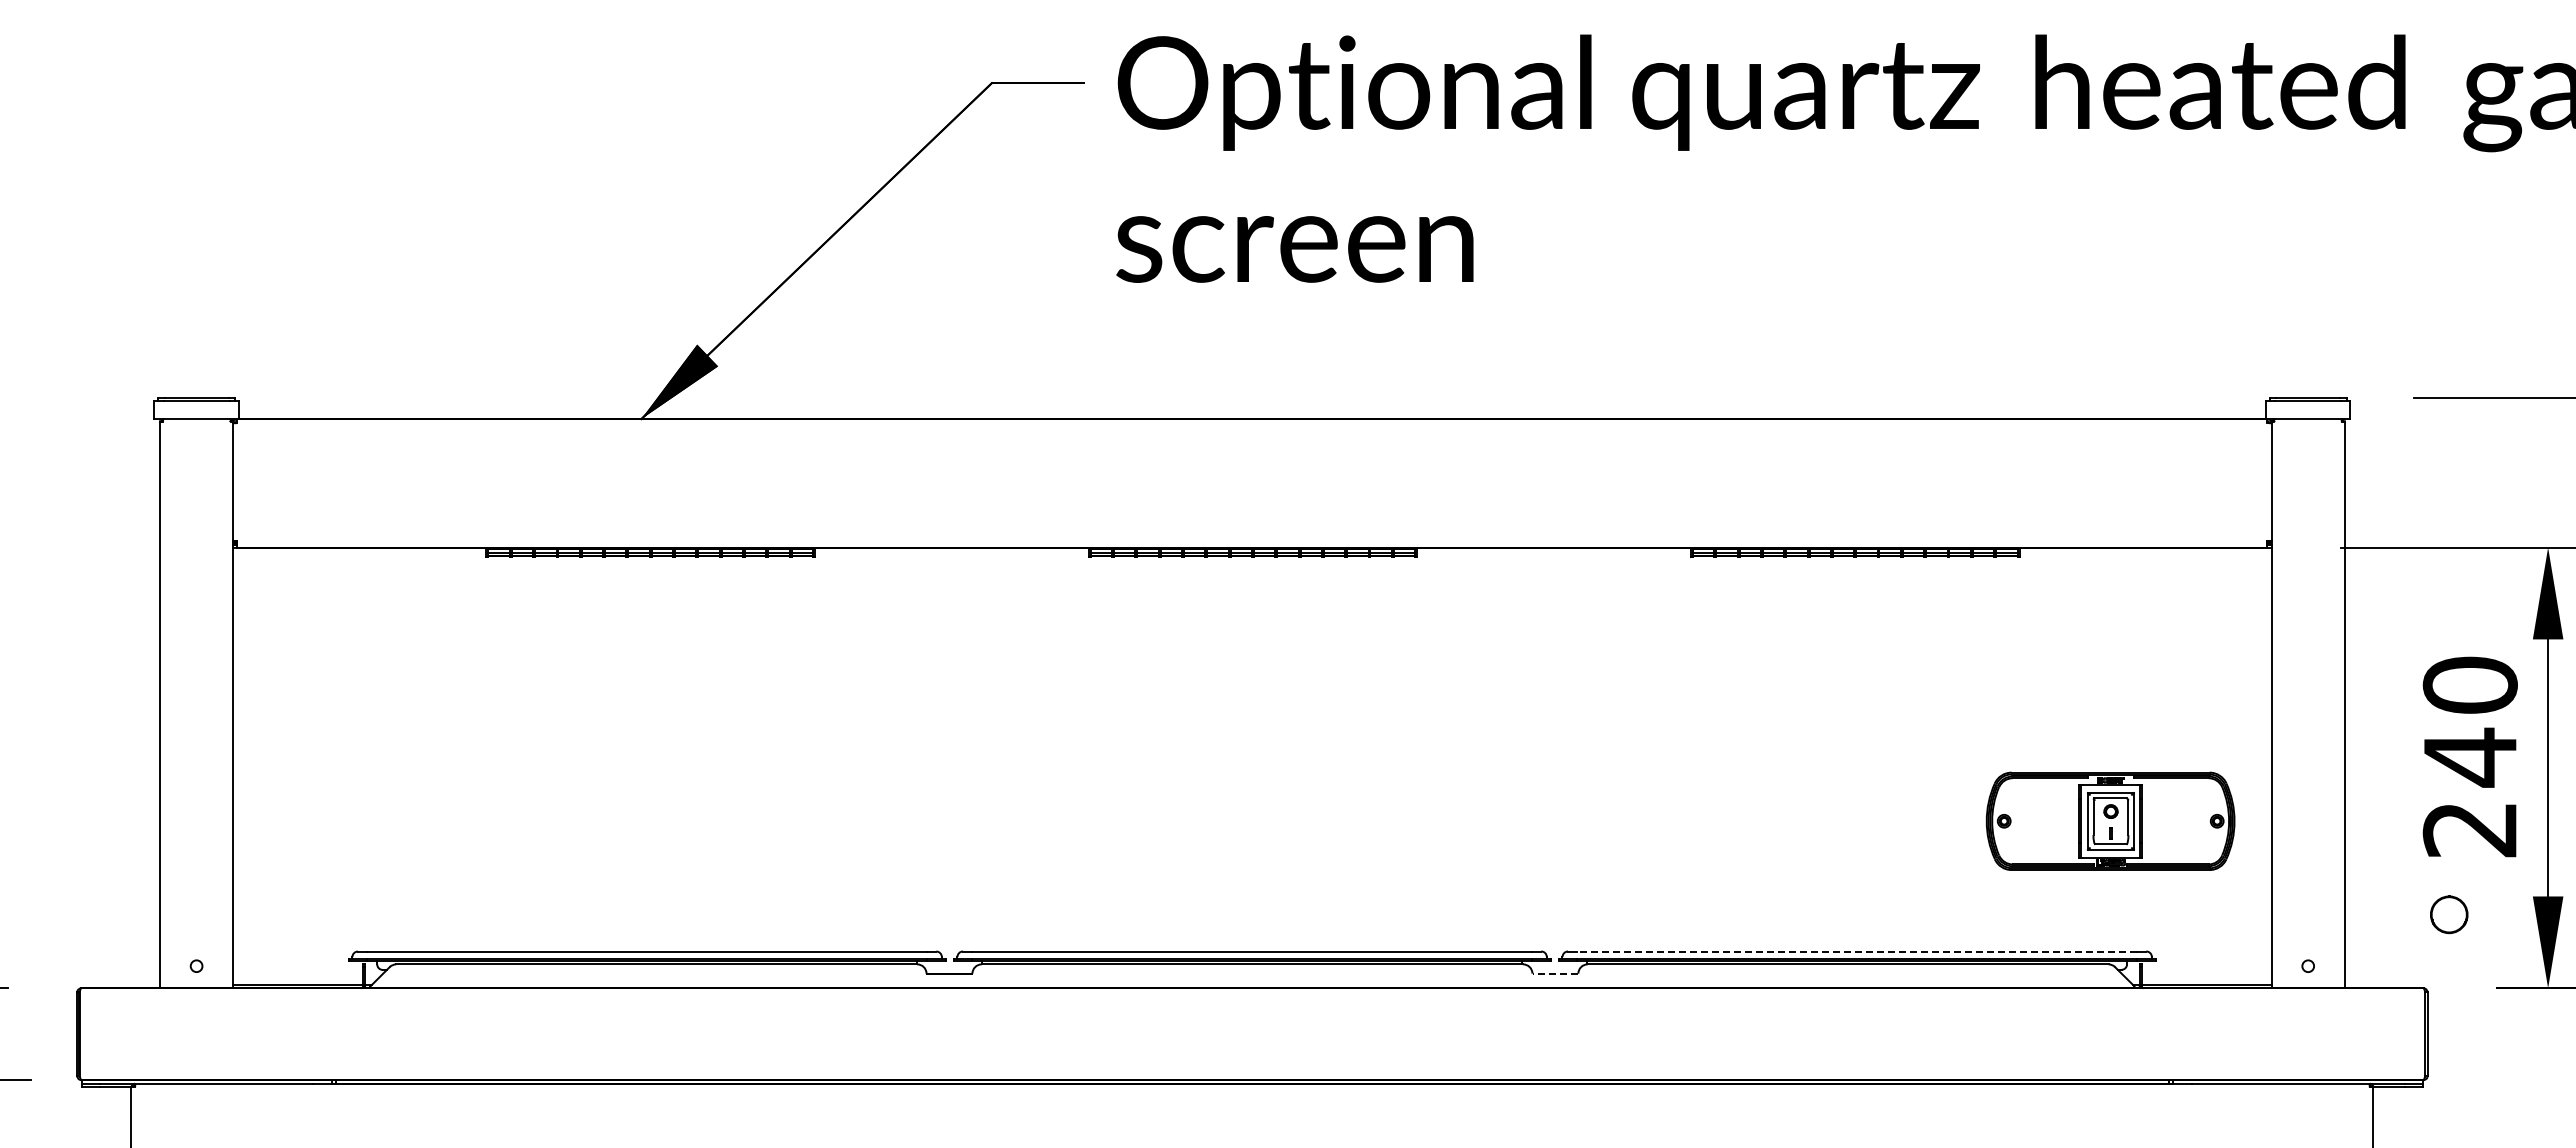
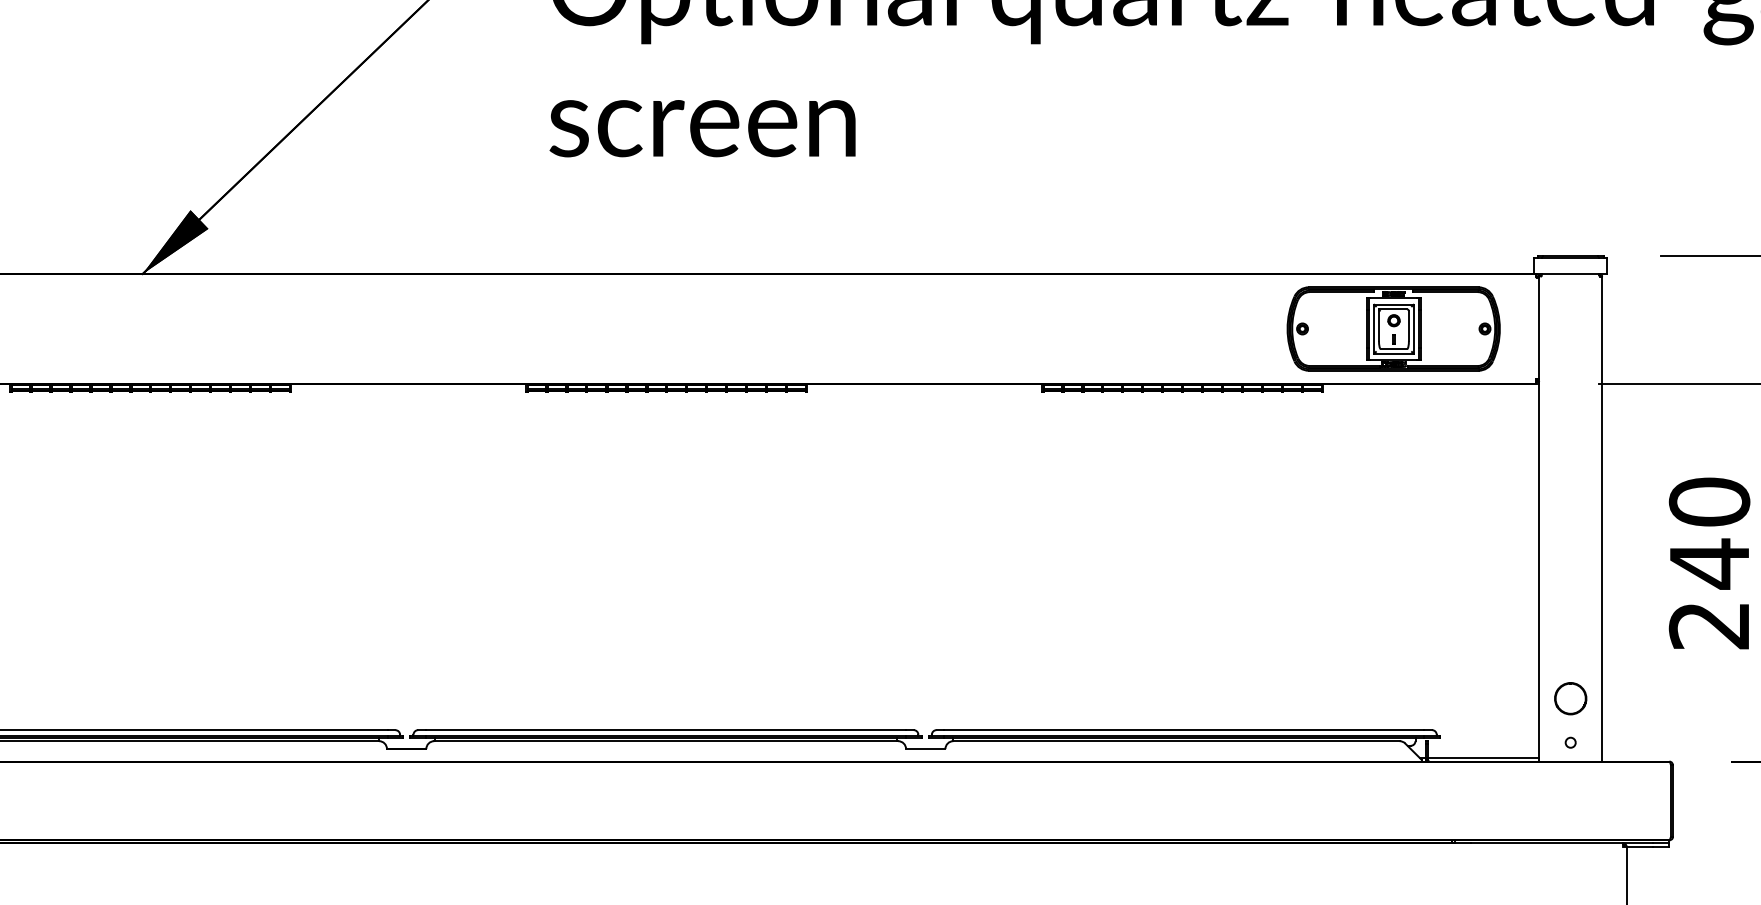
part: (2110, 820) -> (1393, 328), moved
part: (2449, 914) -> (1570, 698), moved
line: (1856, 951) -> (1183, 730), dashed -> solid
line: (1555, 973) -> (925, 748), dashed -> solid

